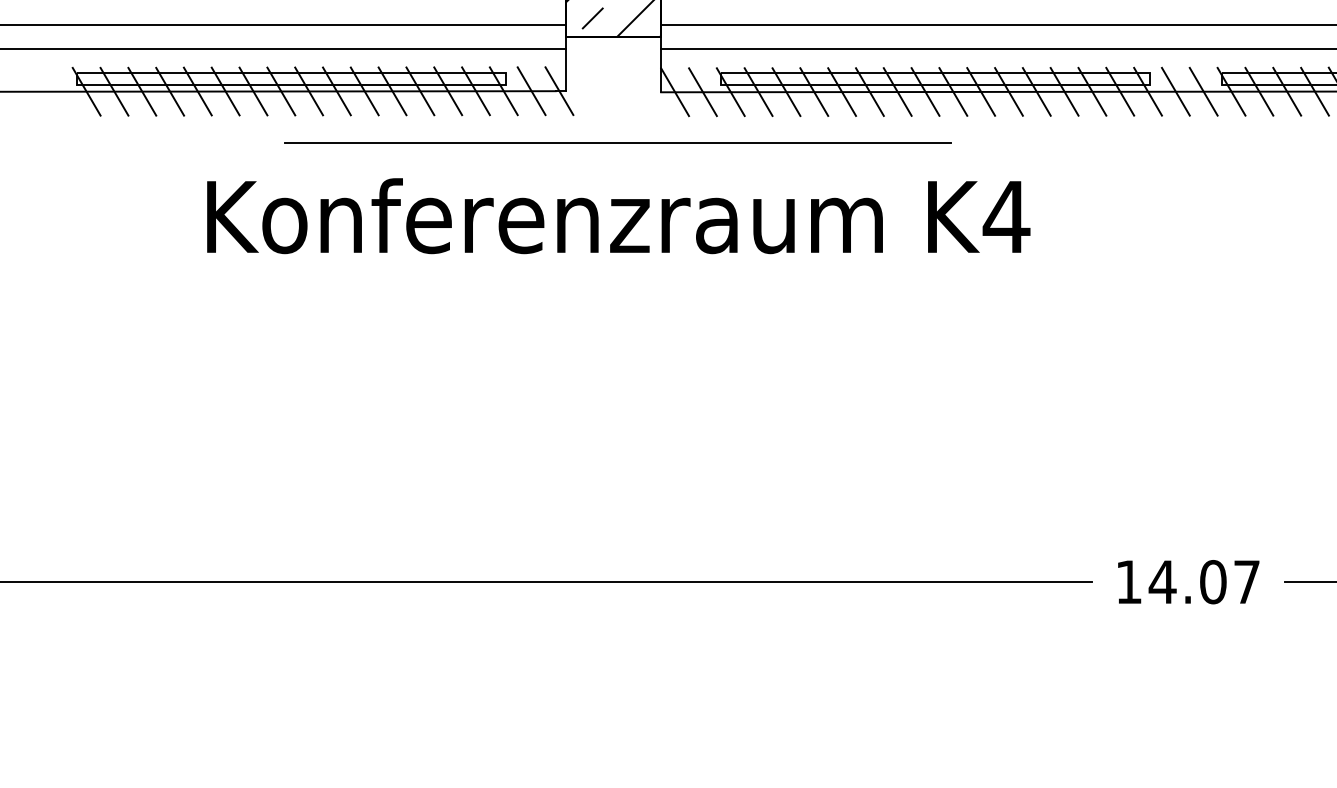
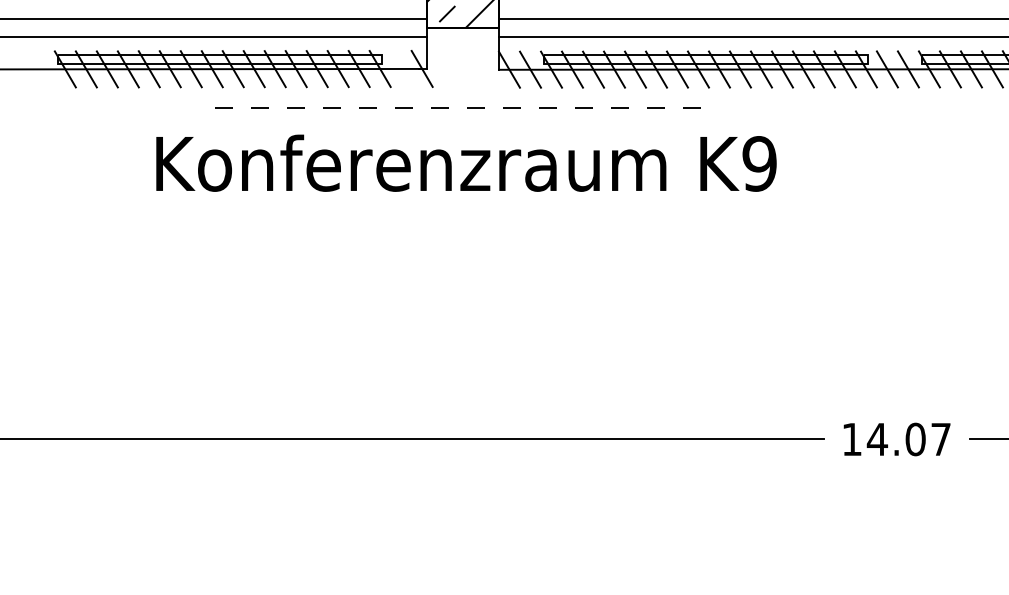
line: (530, 90) -> (400, 68), removed
line: (619, 143) -> (467, 108), solid -> dashed
text: (1006, 216) -> (759, 163), K4 -> K9

